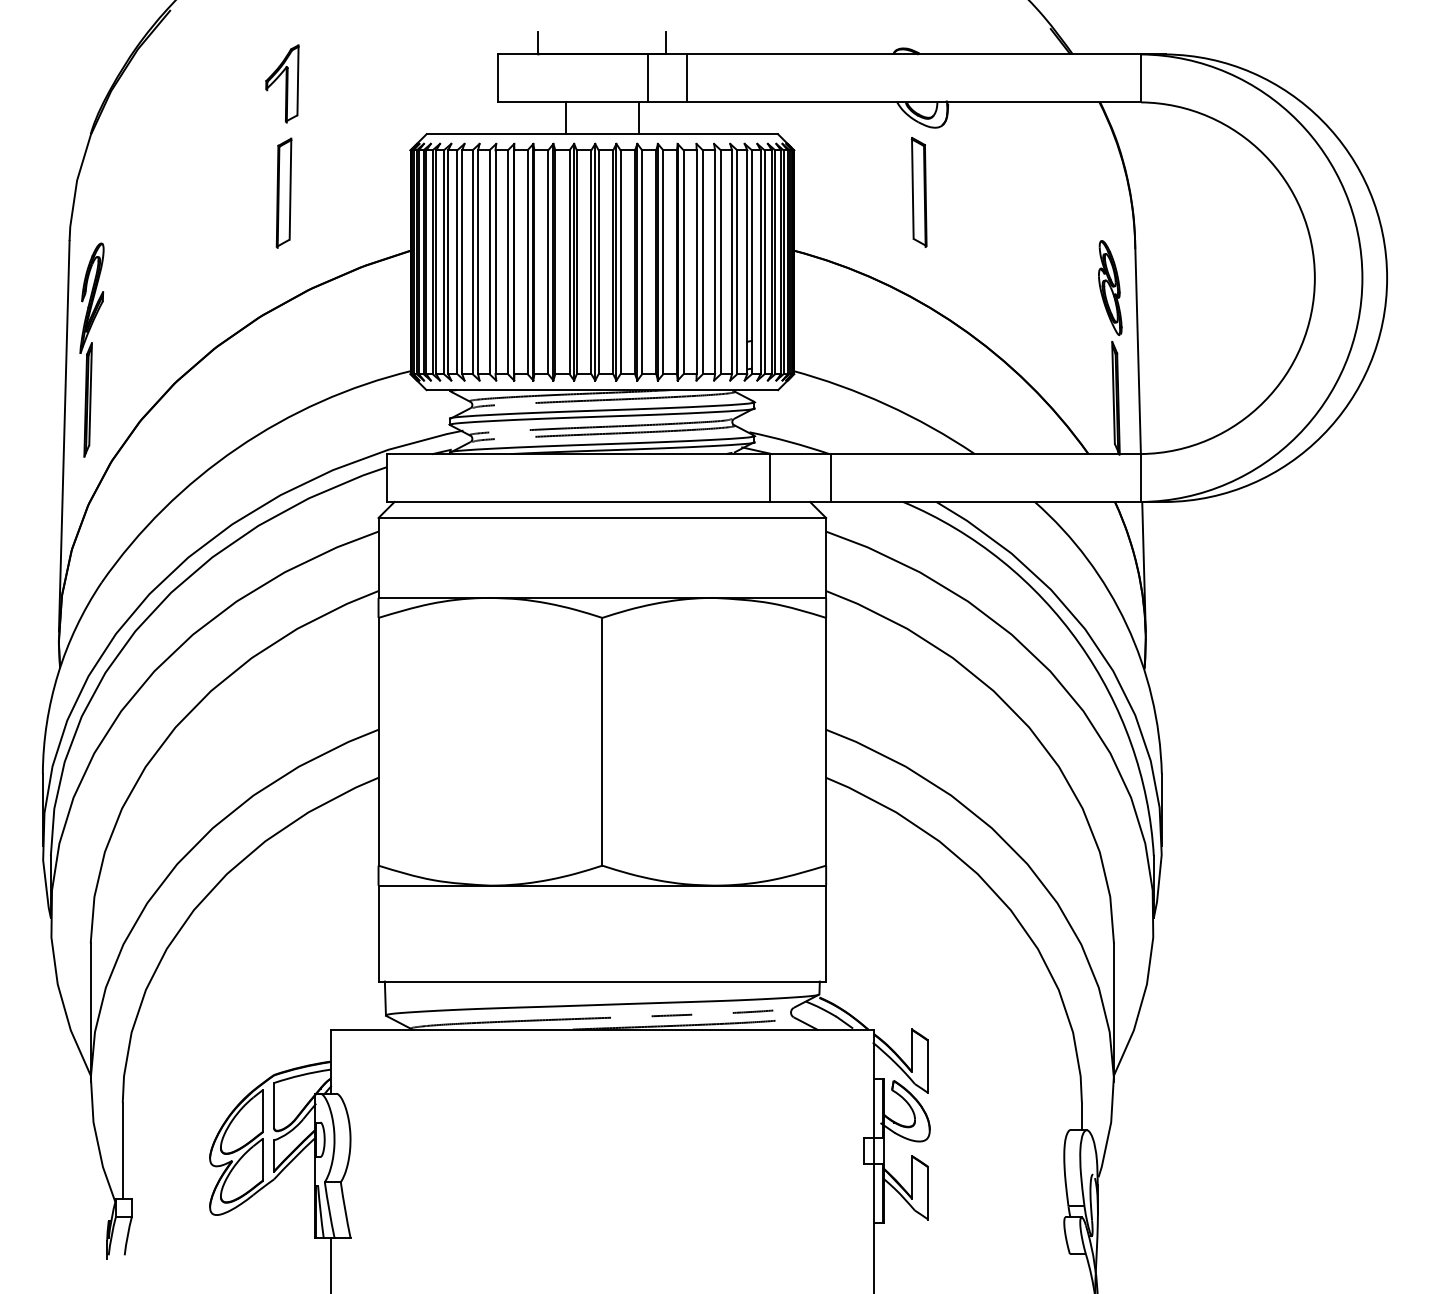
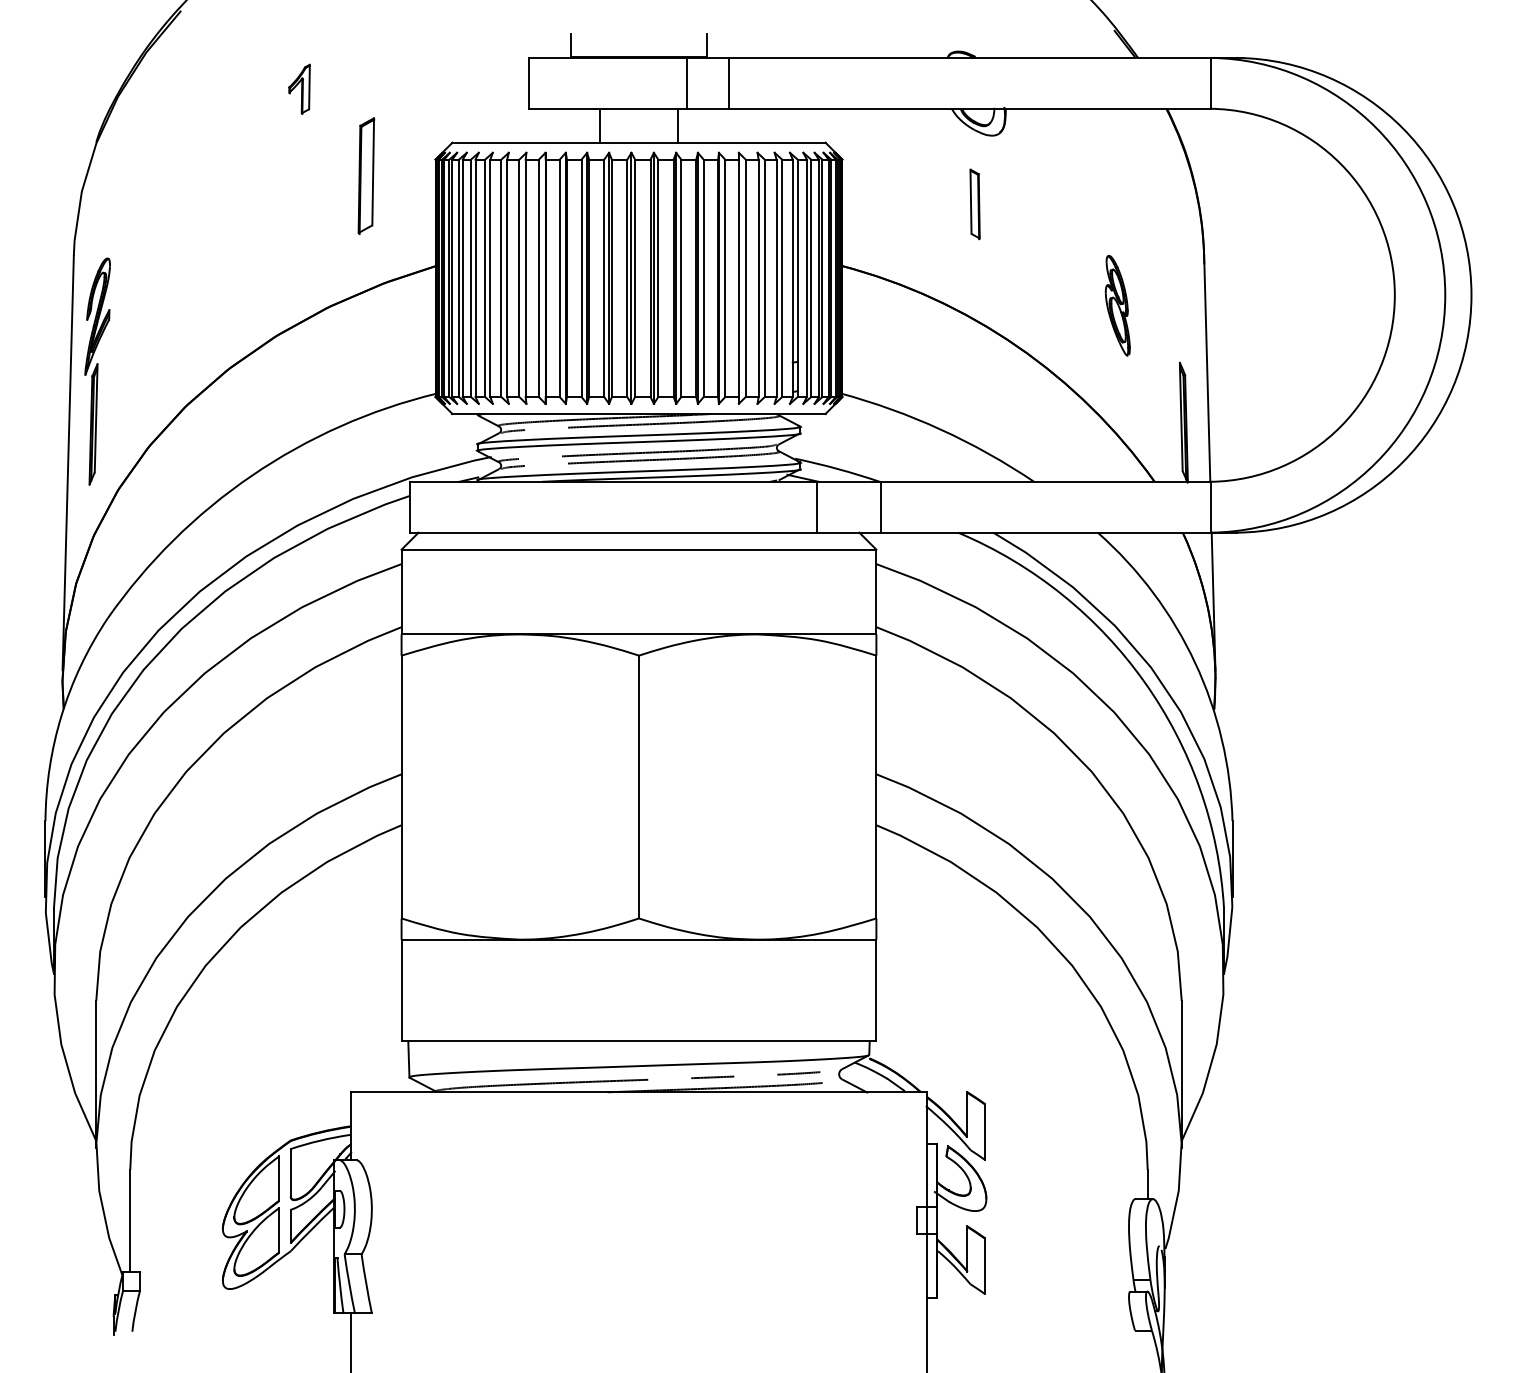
part: (282, 84) -> (299, 89), size x0.6
part: (284, 192) -> (366, 175), moved
part: (918, 192) -> (974, 204), size x0.6
part: (1109, 287) -> (1117, 305), moved

